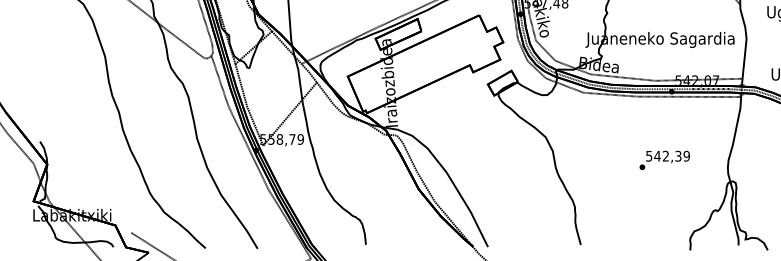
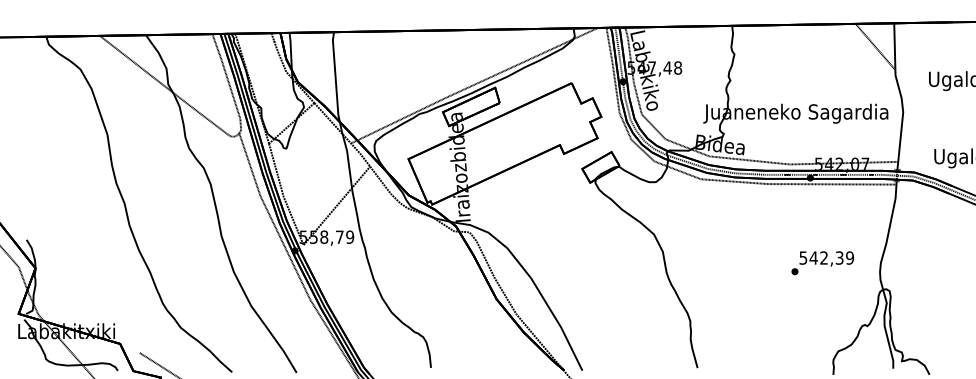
text: (664, 160) -> (822, 263), moved

